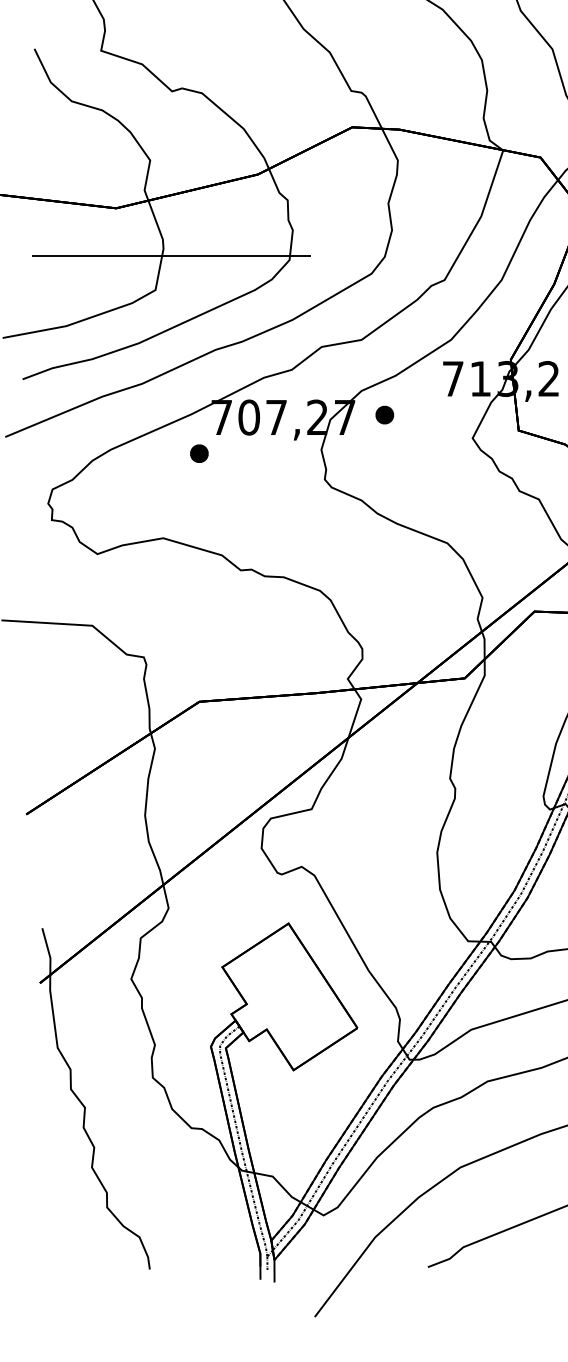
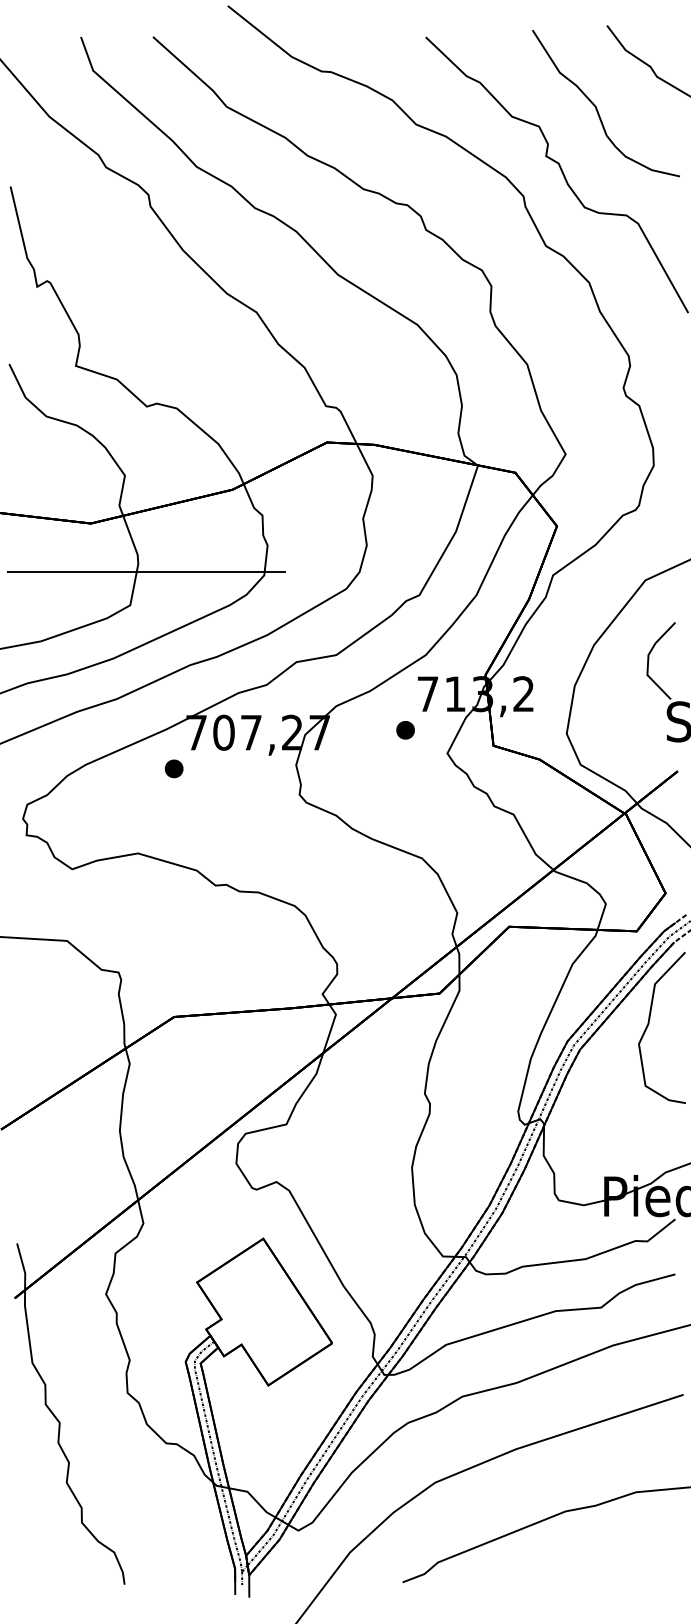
part: (384, 415) -> (405, 730), moved

